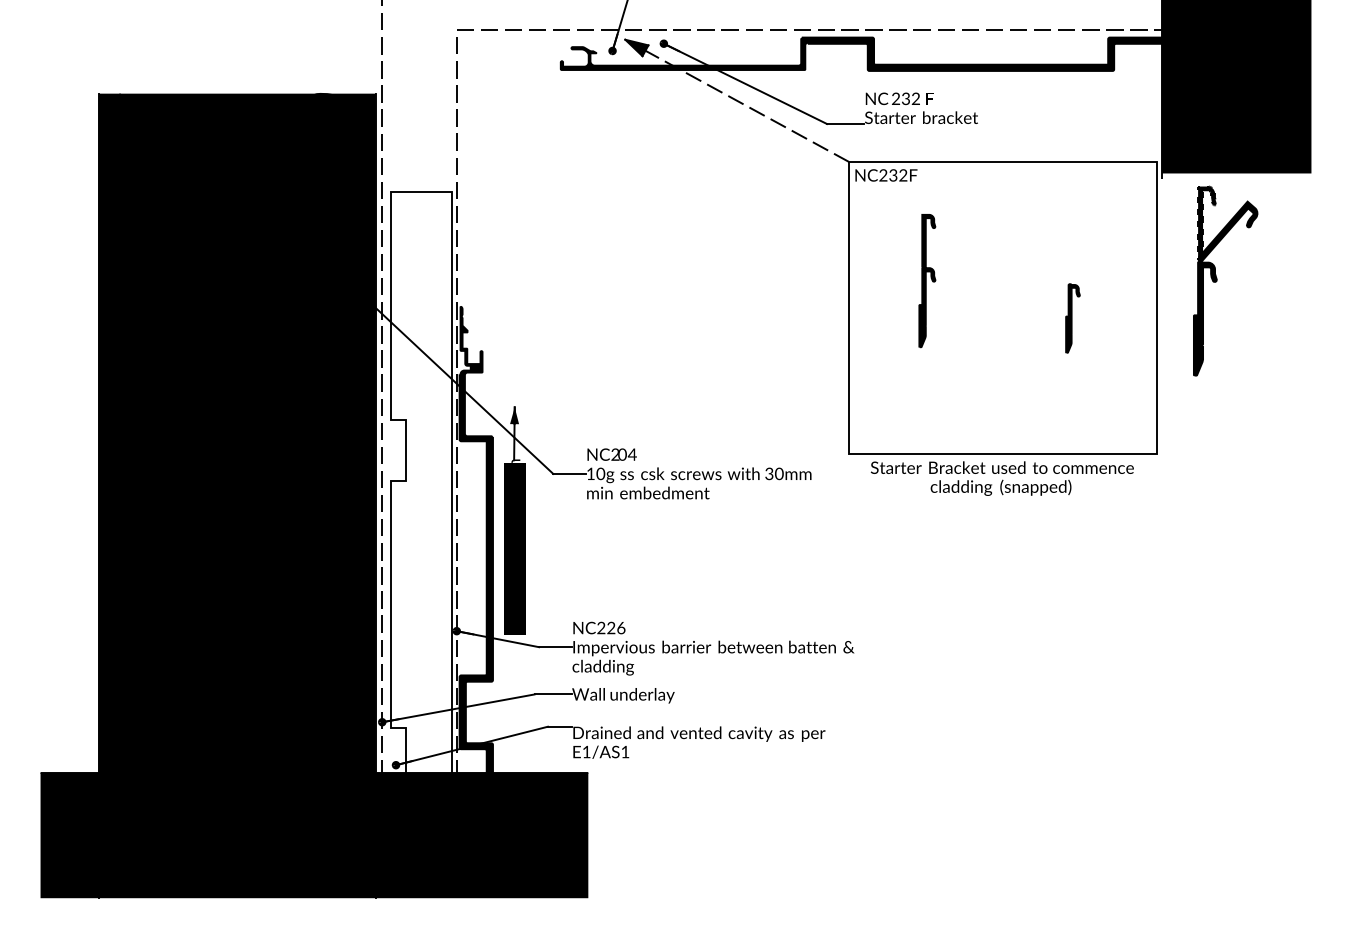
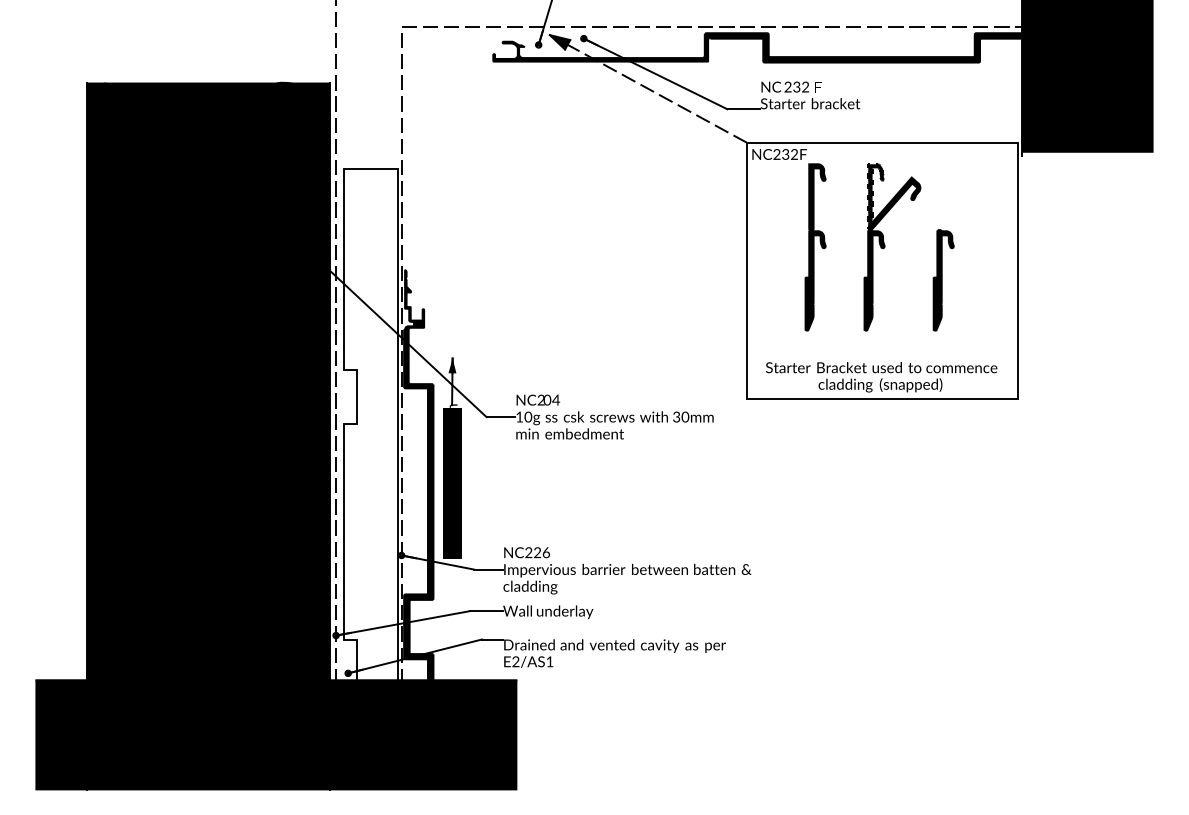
part: (927, 280) -> (815, 246), size x1.43
part: (1217, 280) -> (885, 246), moved
part: (1072, 318) -> (943, 280), size x1.67
text: (1001, 478) -> (880, 377), moved
text: (586, 751) -> (515, 661), E1/AS1 -> E2/AS1

